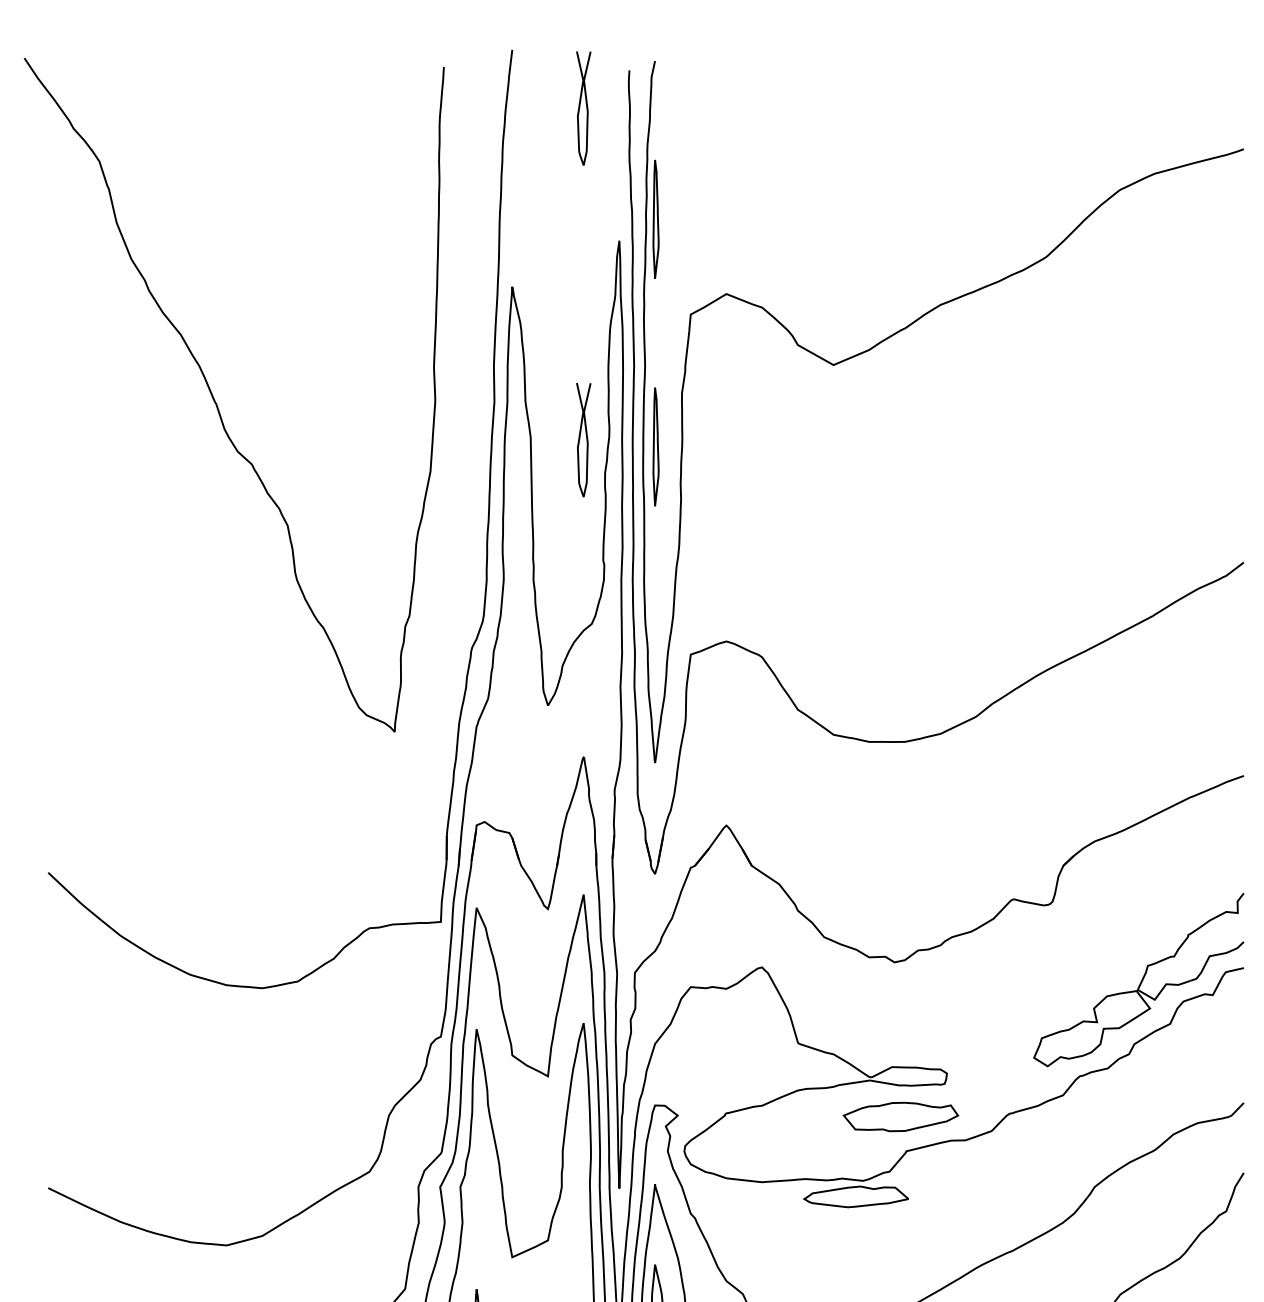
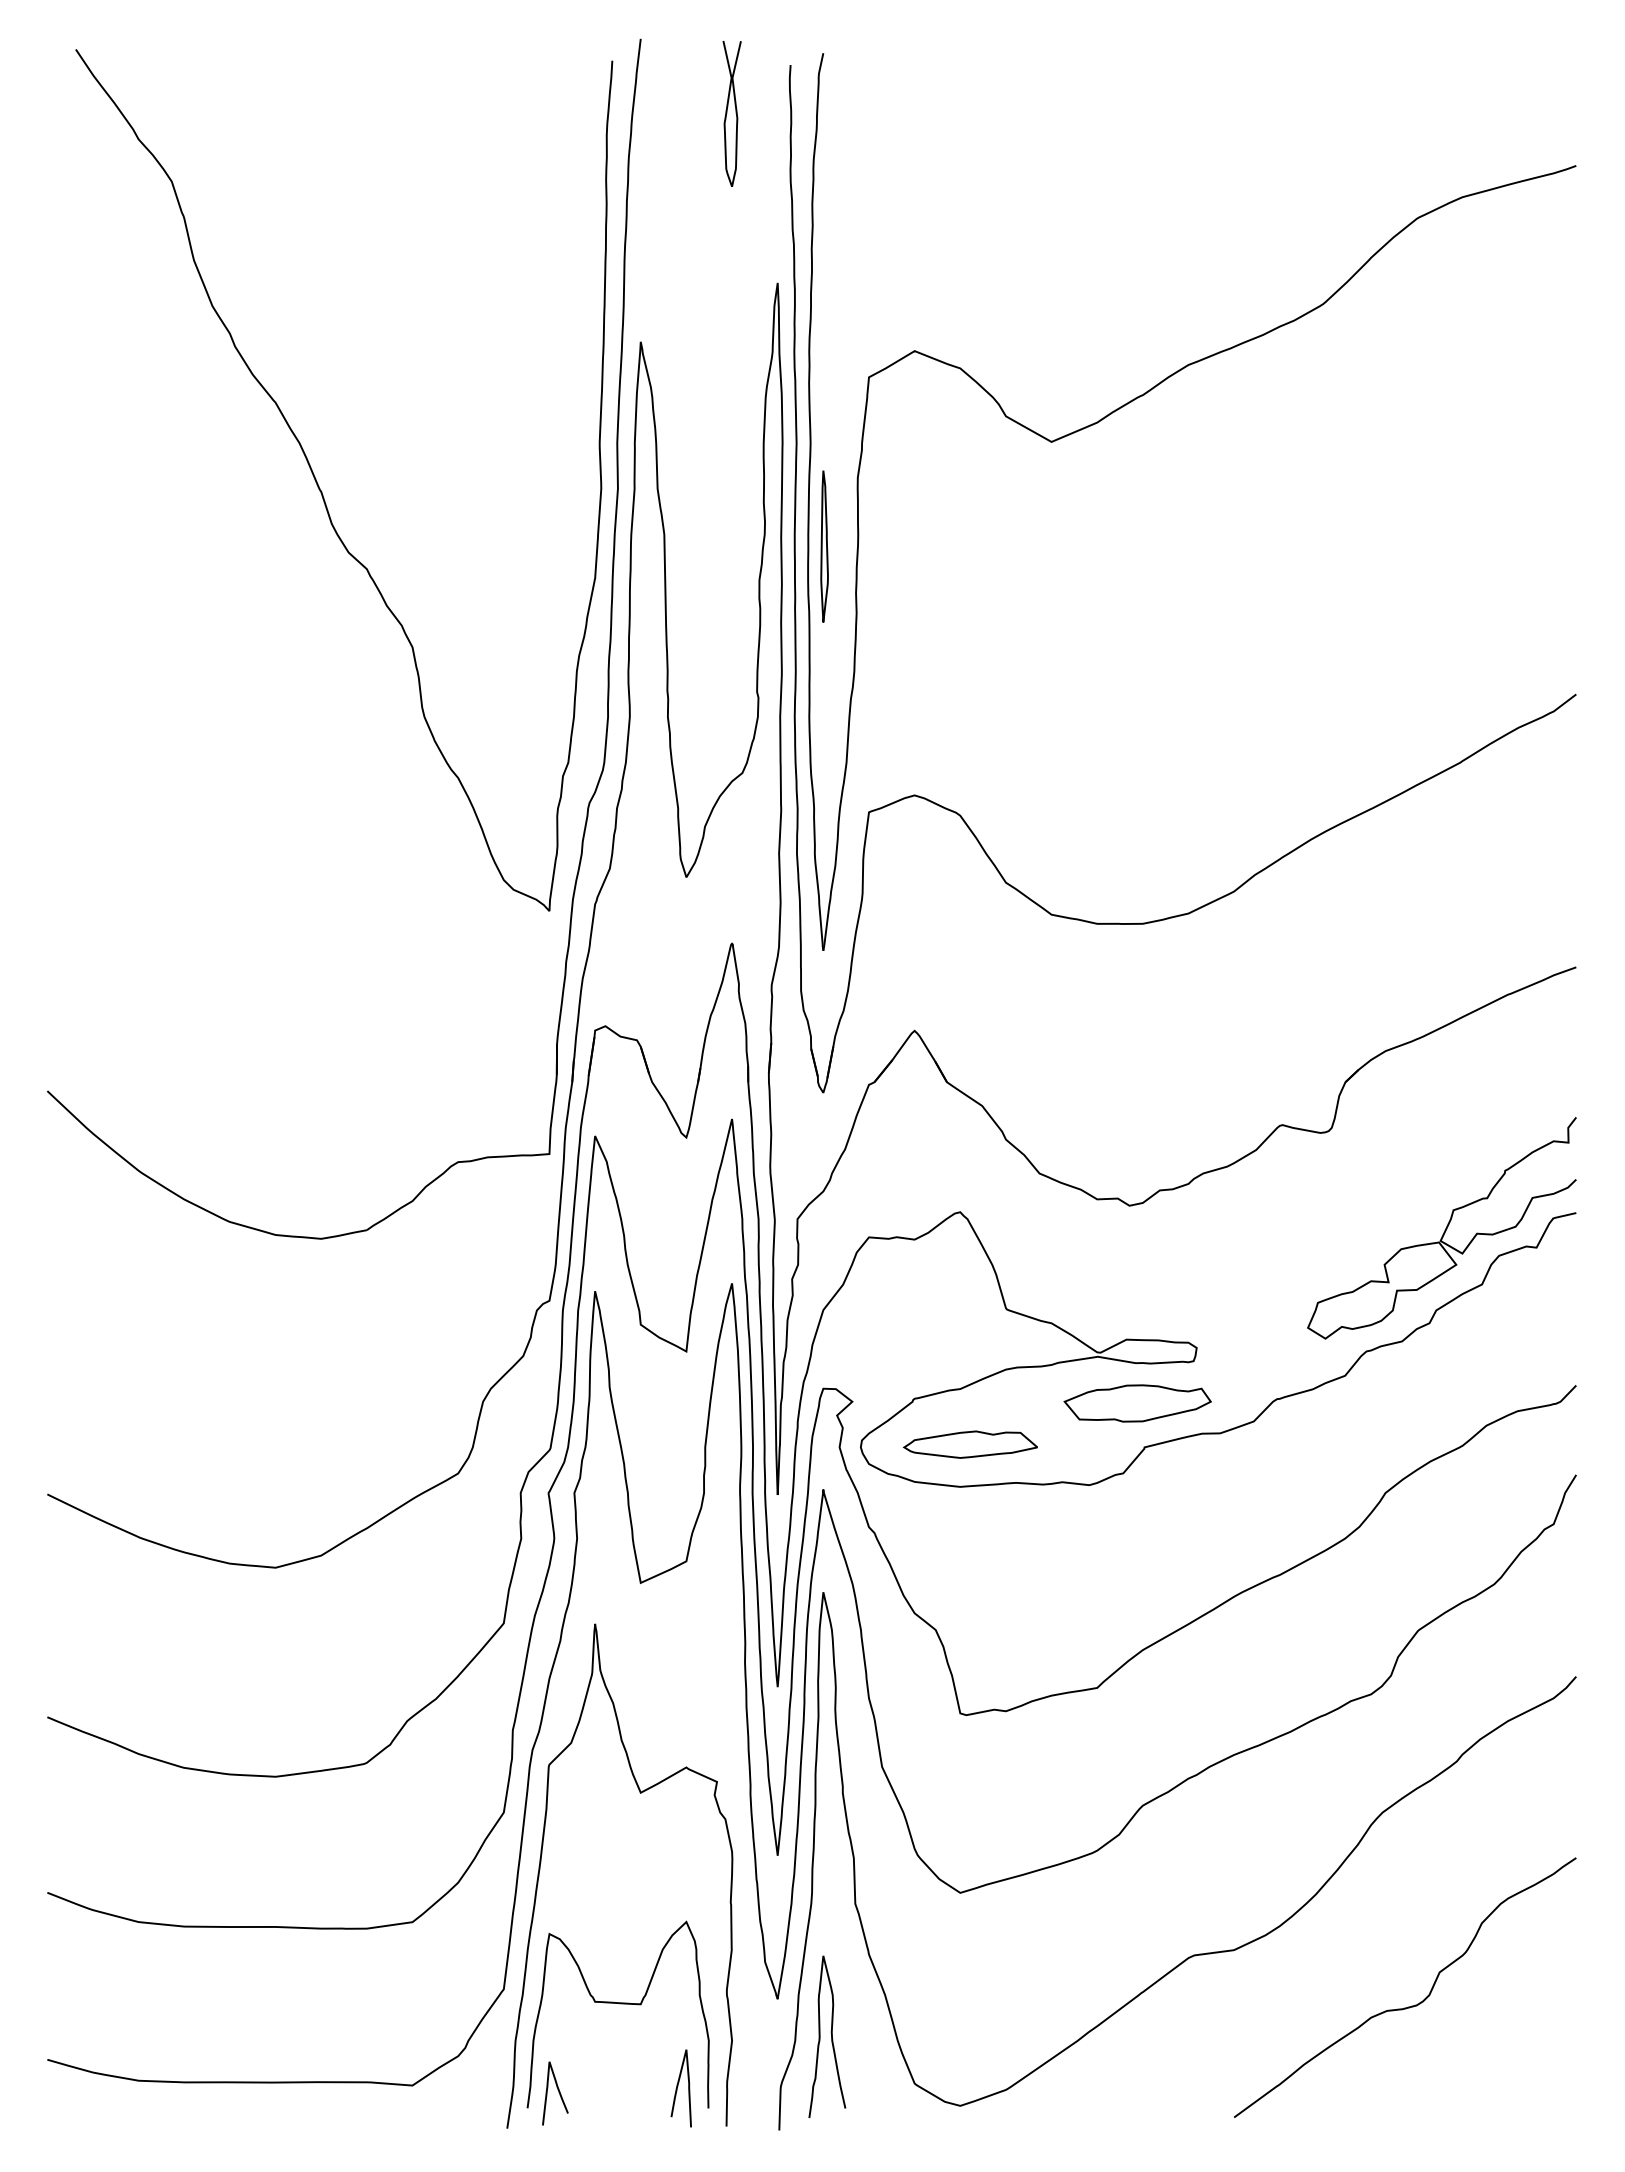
part: (655, 219) -> (824, 255), removed
curve: (217, 403) -> (322, 491), moved
curve: (580, 439) -> (727, 537), removed
part: (855, 1196) -> (969, 1444), moved

